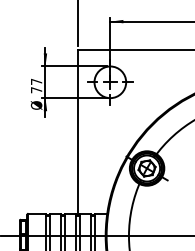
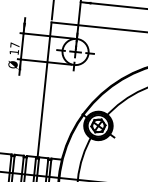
text: (36, 90) -> (14, 52), 77 -> 17

